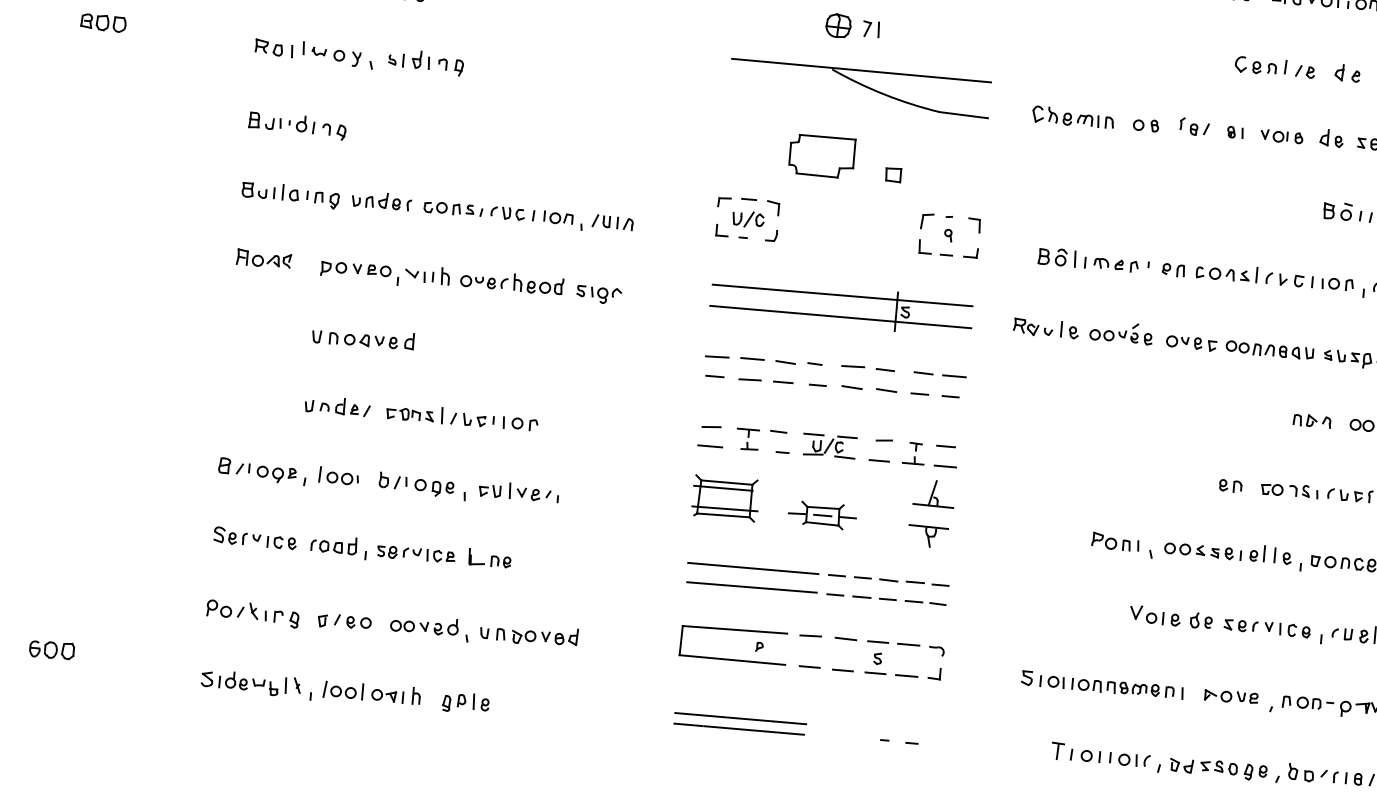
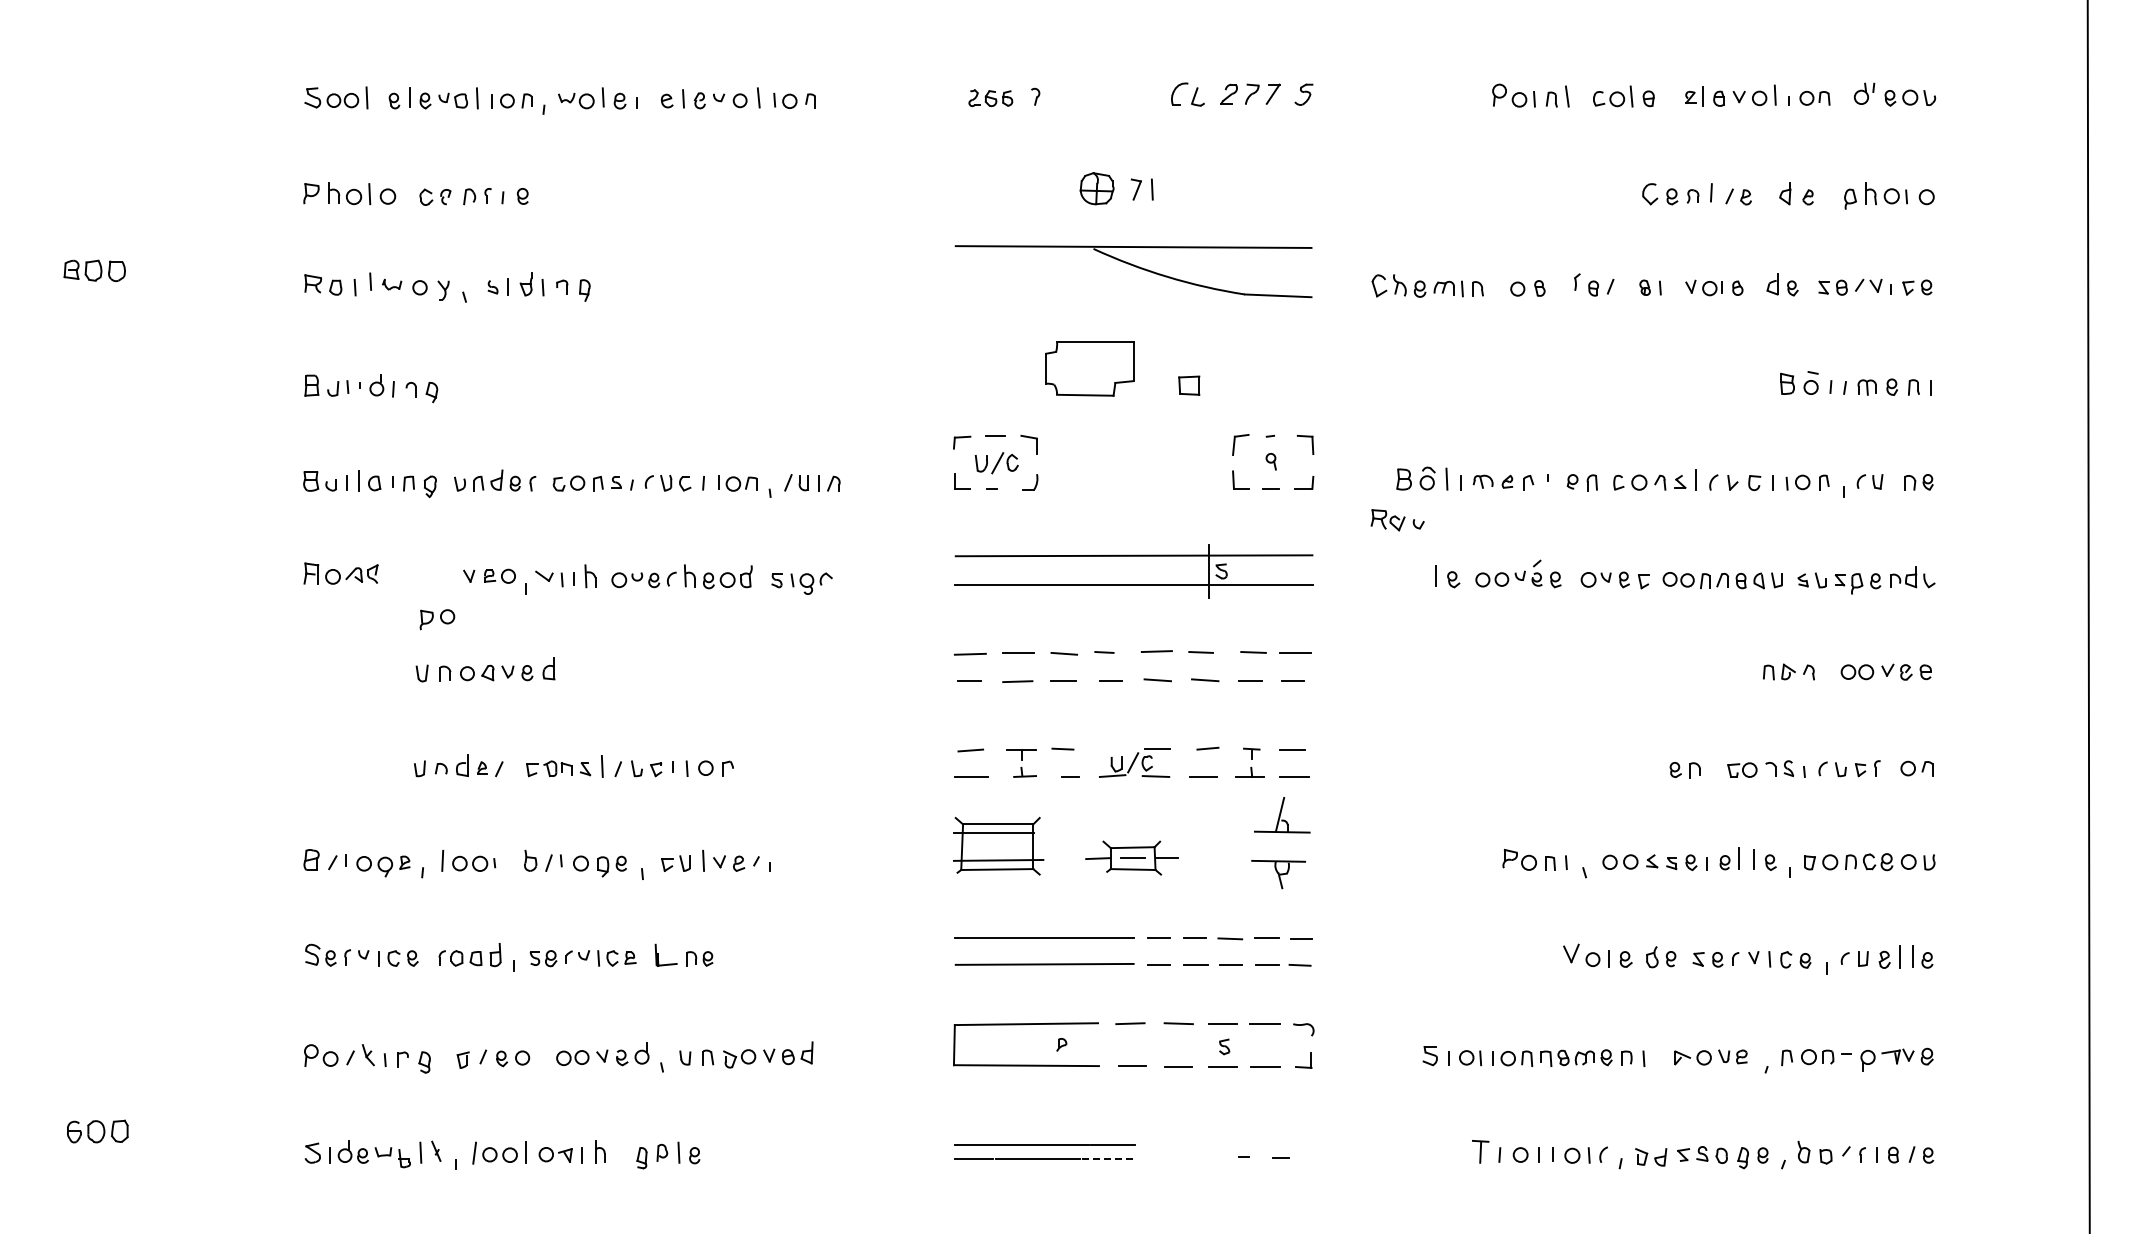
part: (333, 269) -> (437, 619), moved
part: (1033, 327) -> (1397, 520), moved
line: (814, 434) -> (1111, 748), removed
line: (785, 733) -> (1107, 1159), solid -> dashed

